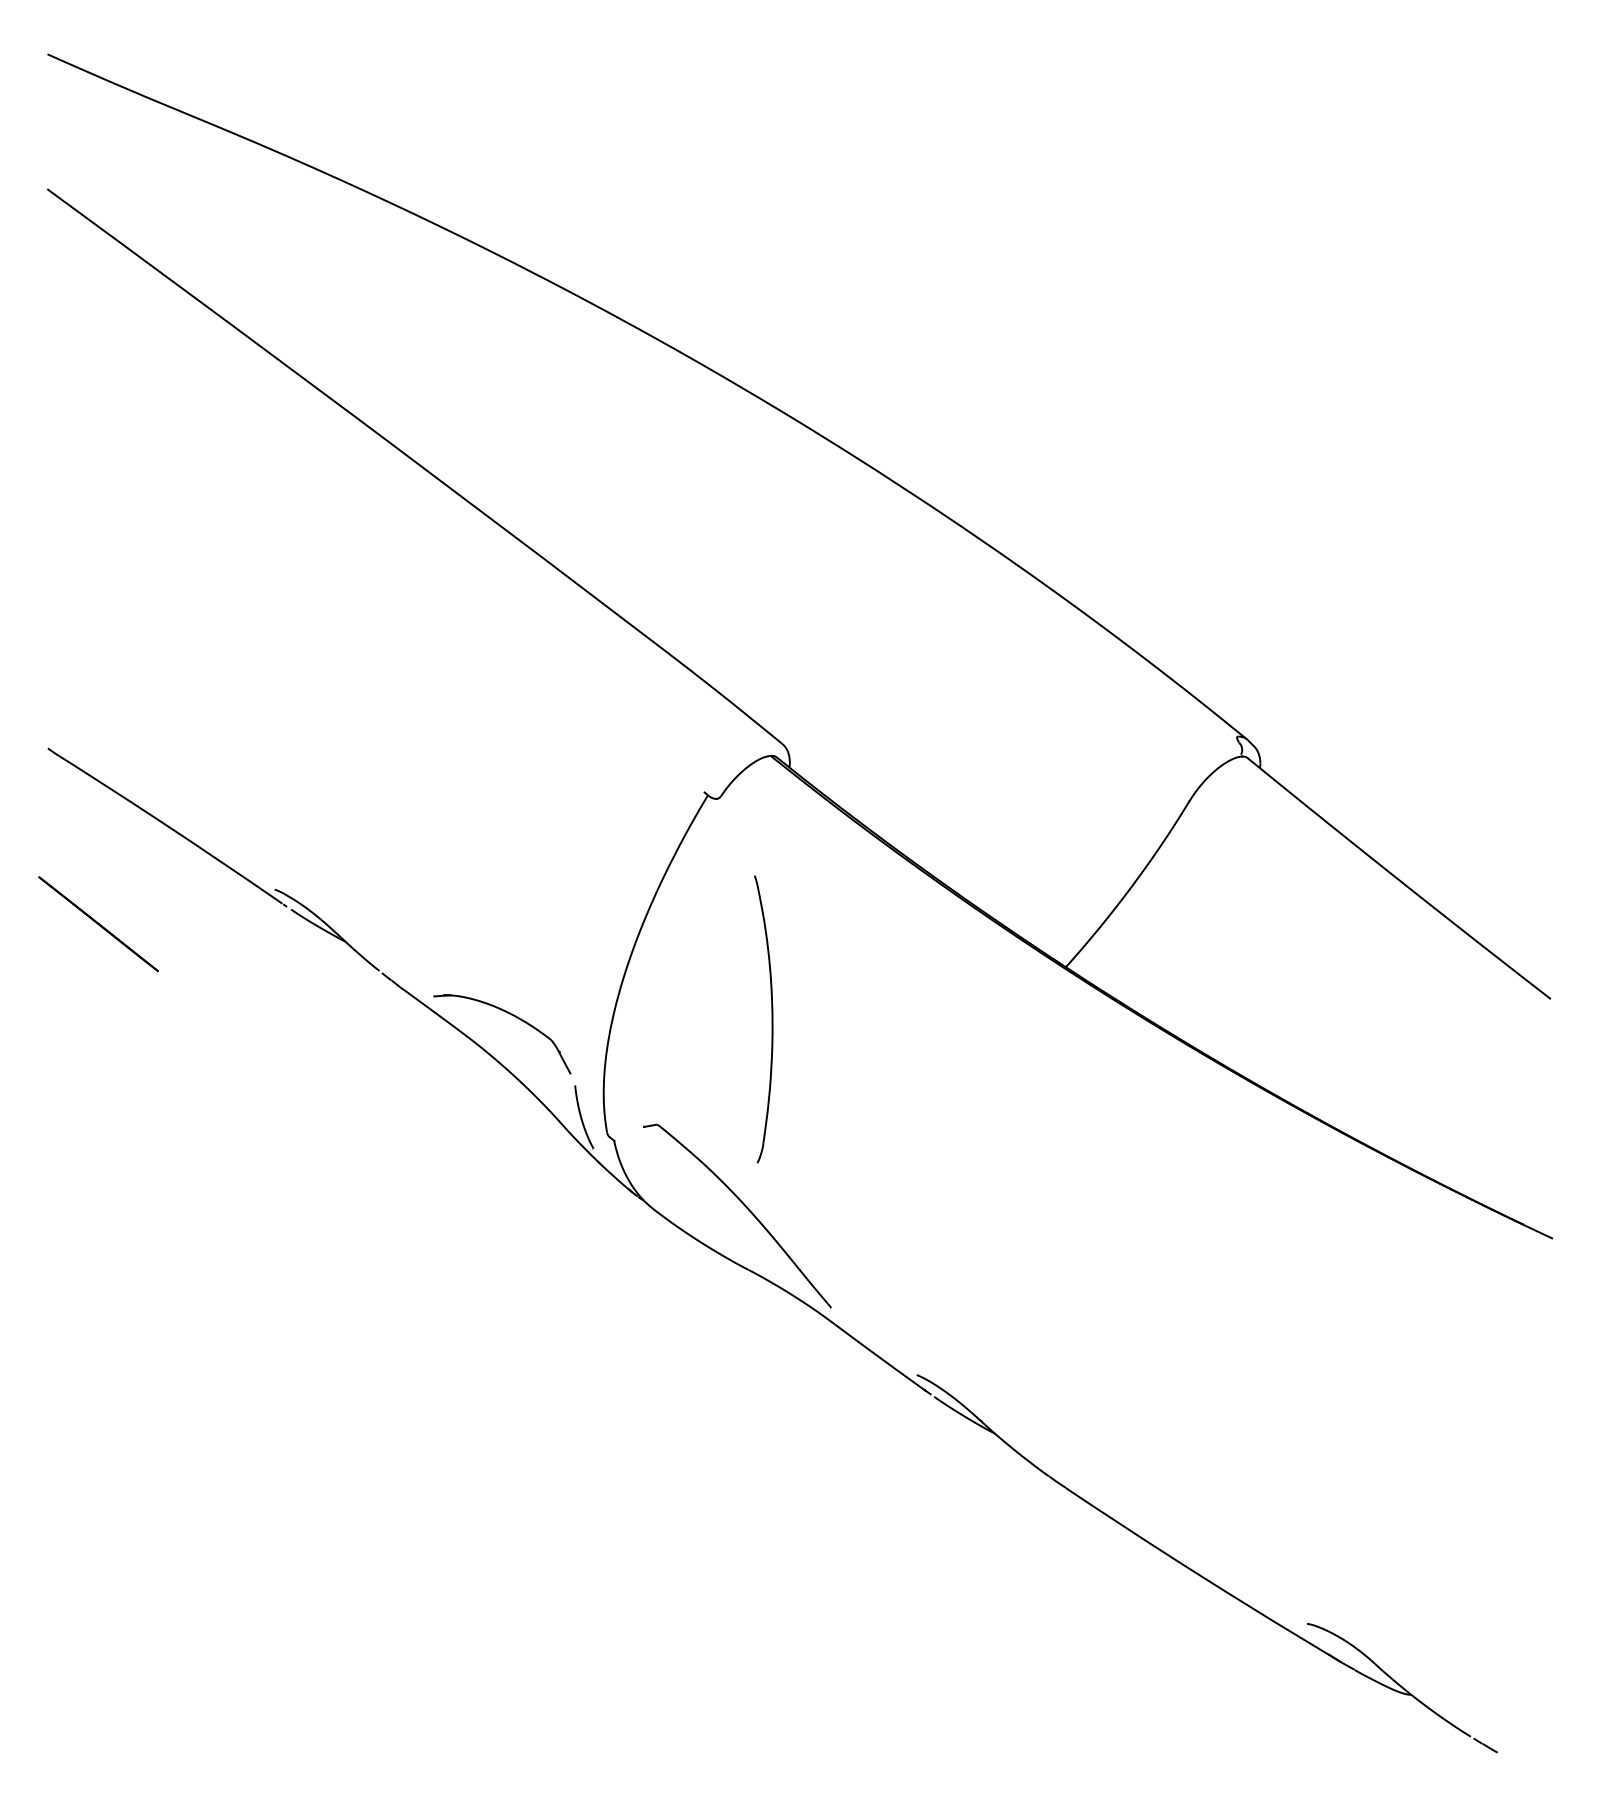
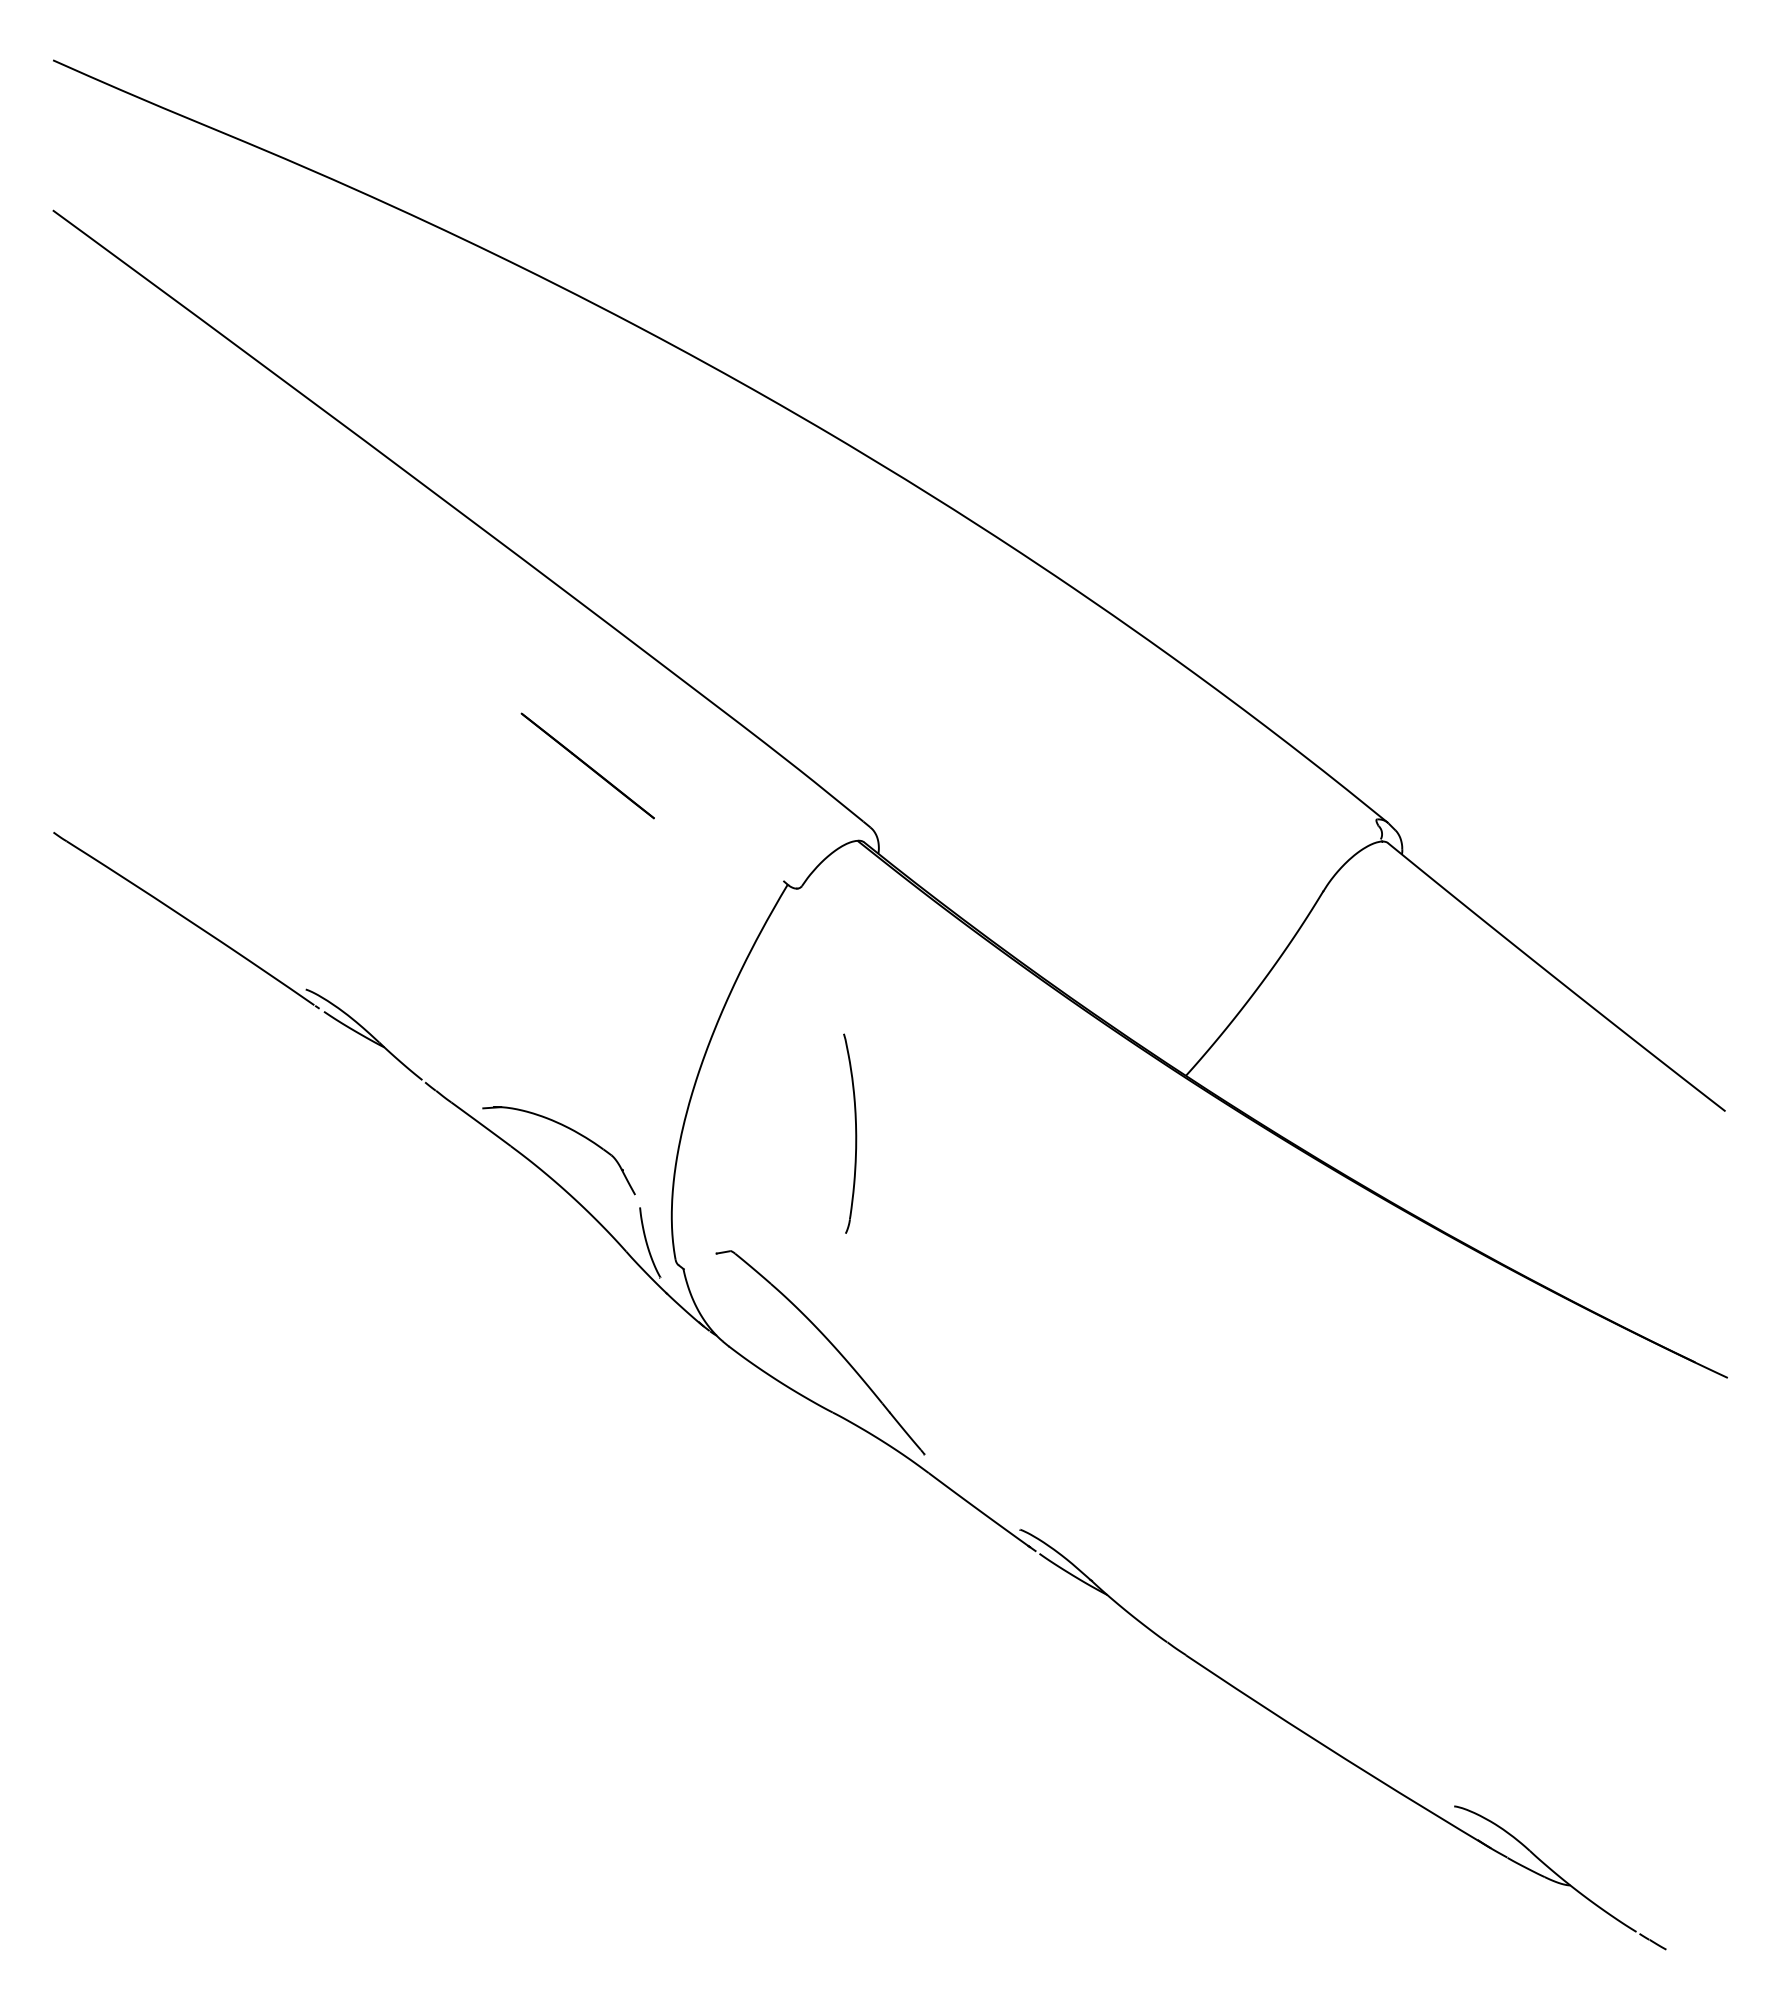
line: (98, 923) -> (587, 765), moved
part: (764, 1019) -> (850, 1133), size x0.62

